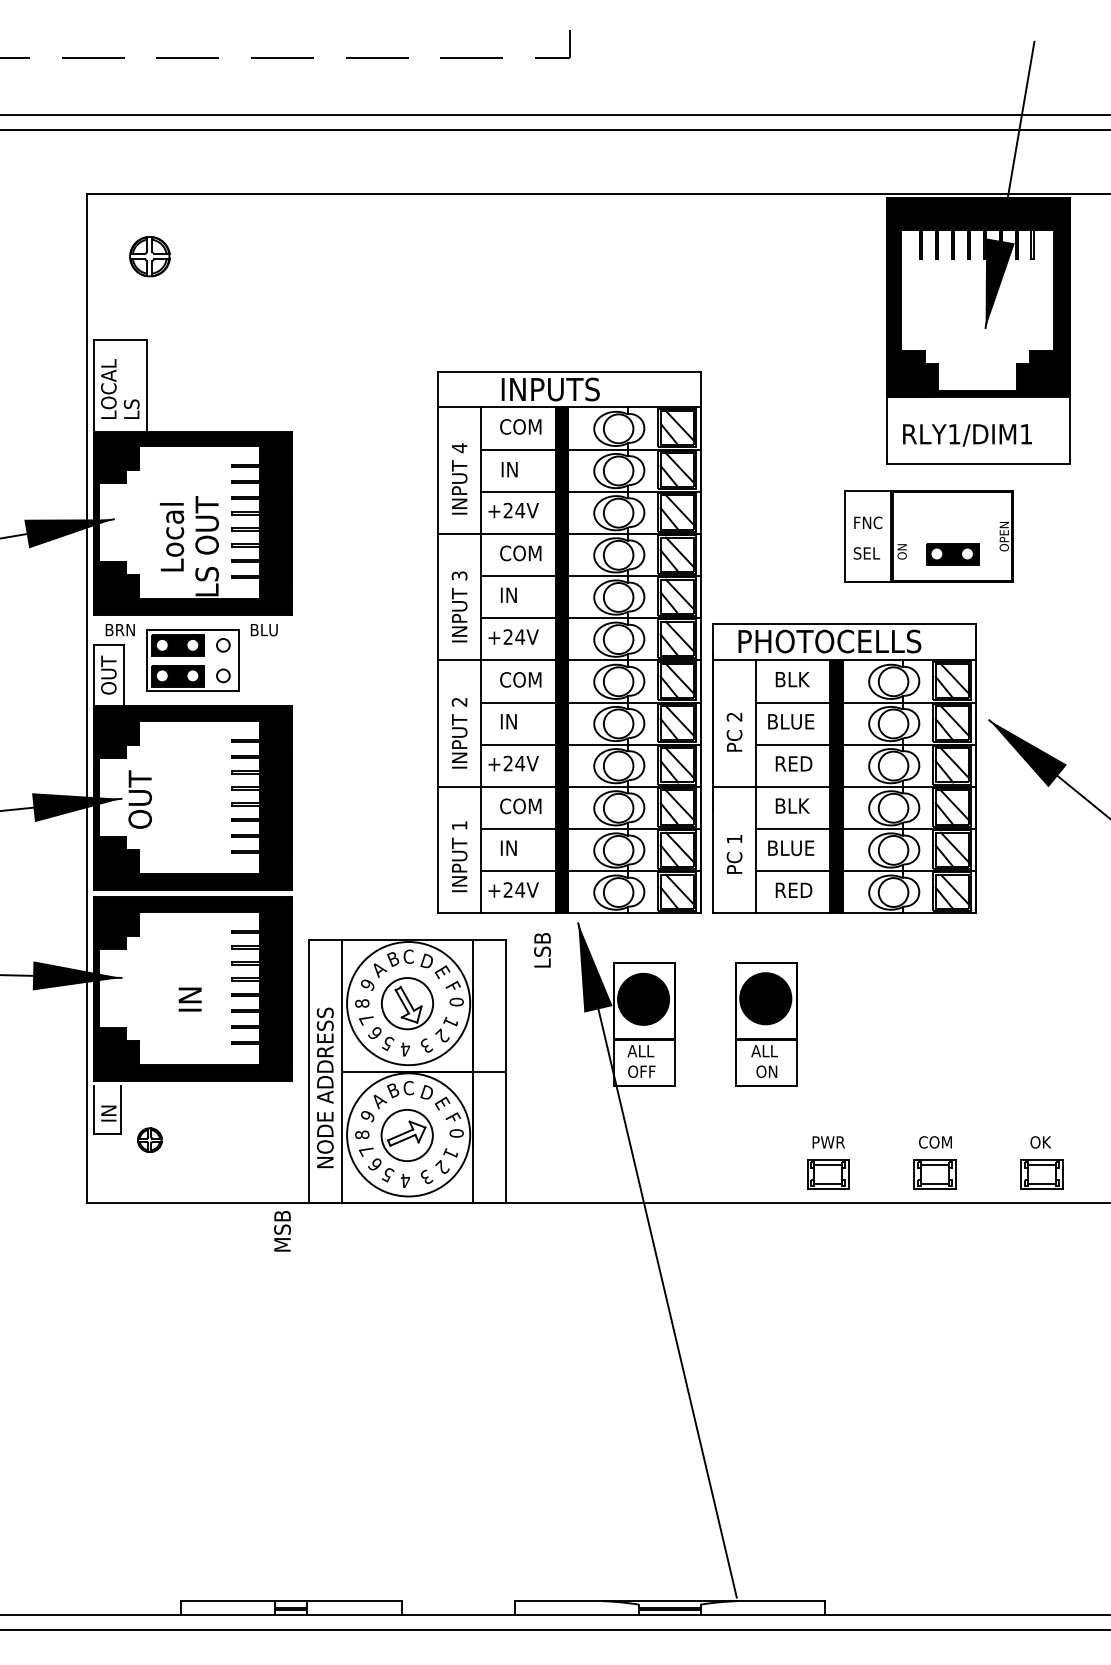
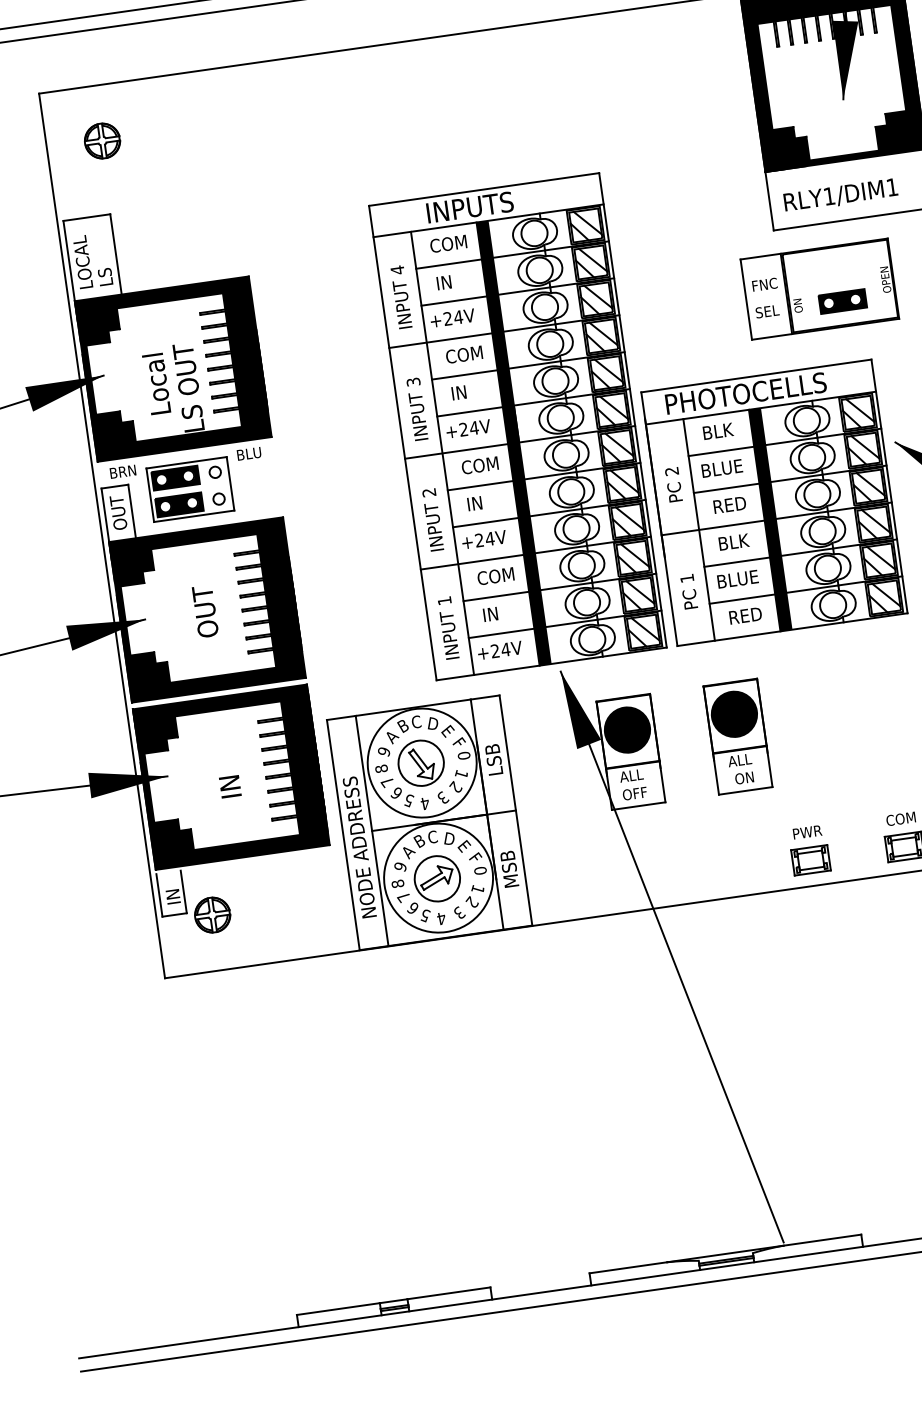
text: (139, 799) -> (204, 611), moved
text: (542, 950) -> (494, 759), moved
part: (149, 1139) -> (212, 914), size x1.67
text: (282, 1230) -> (509, 868), moved

